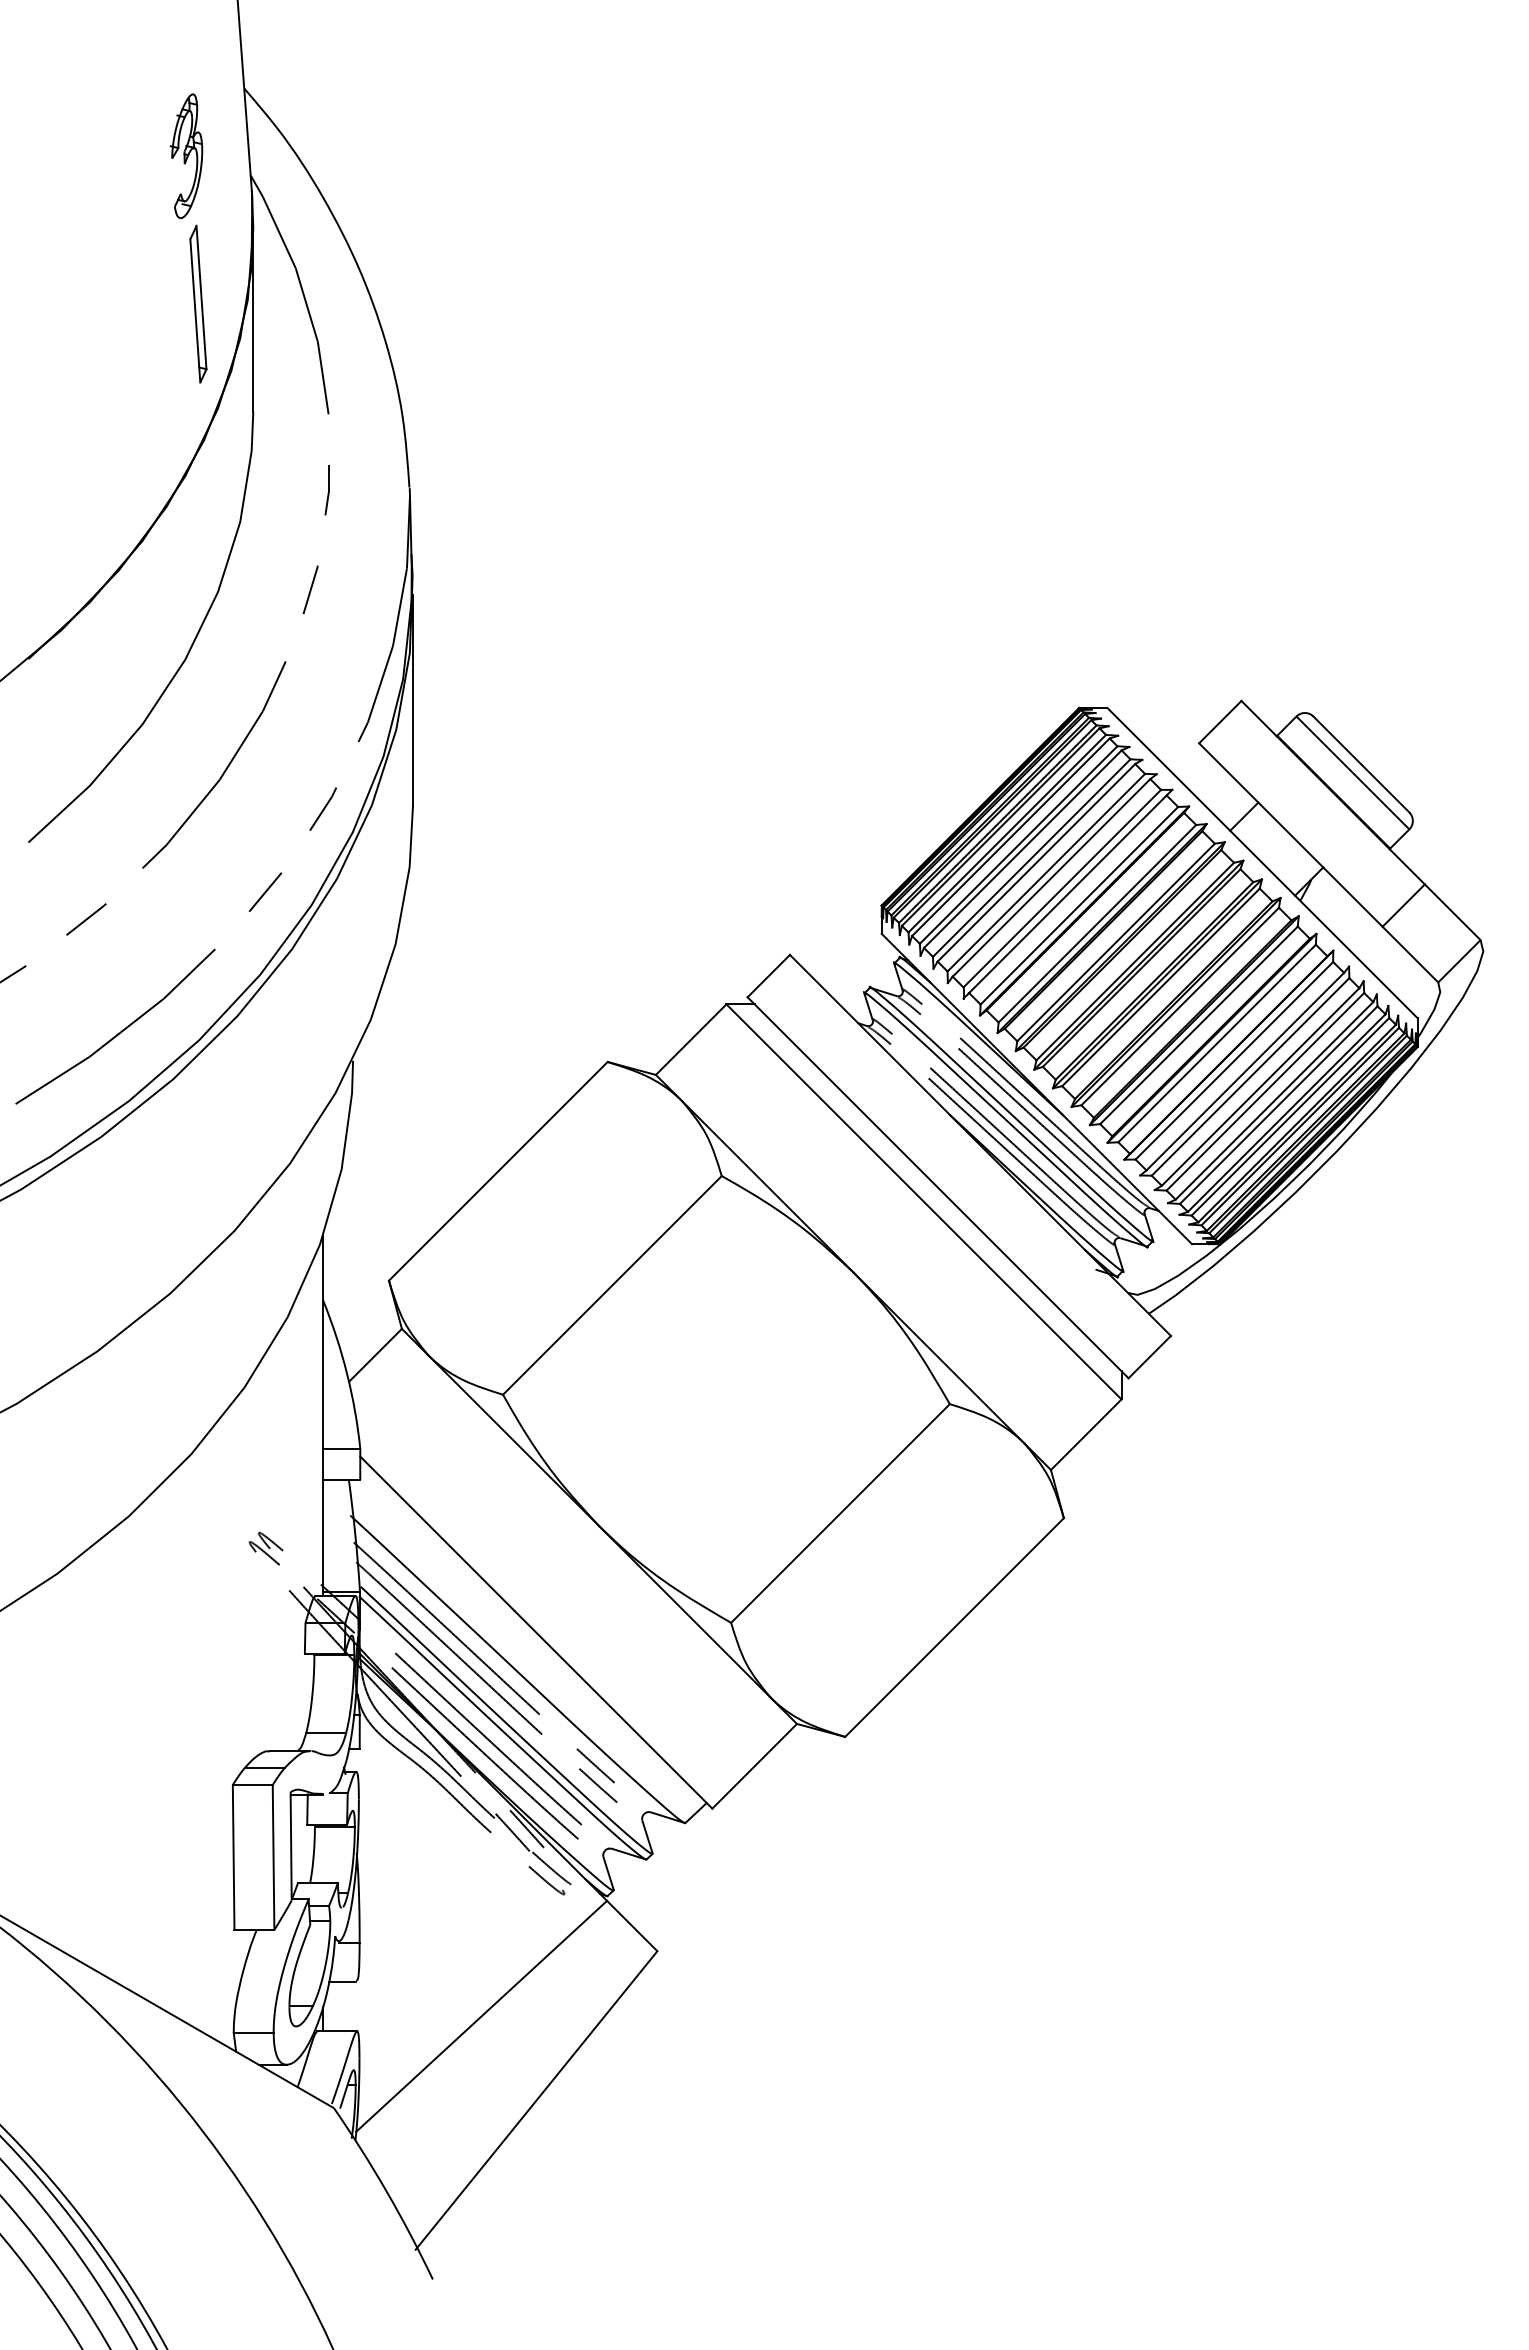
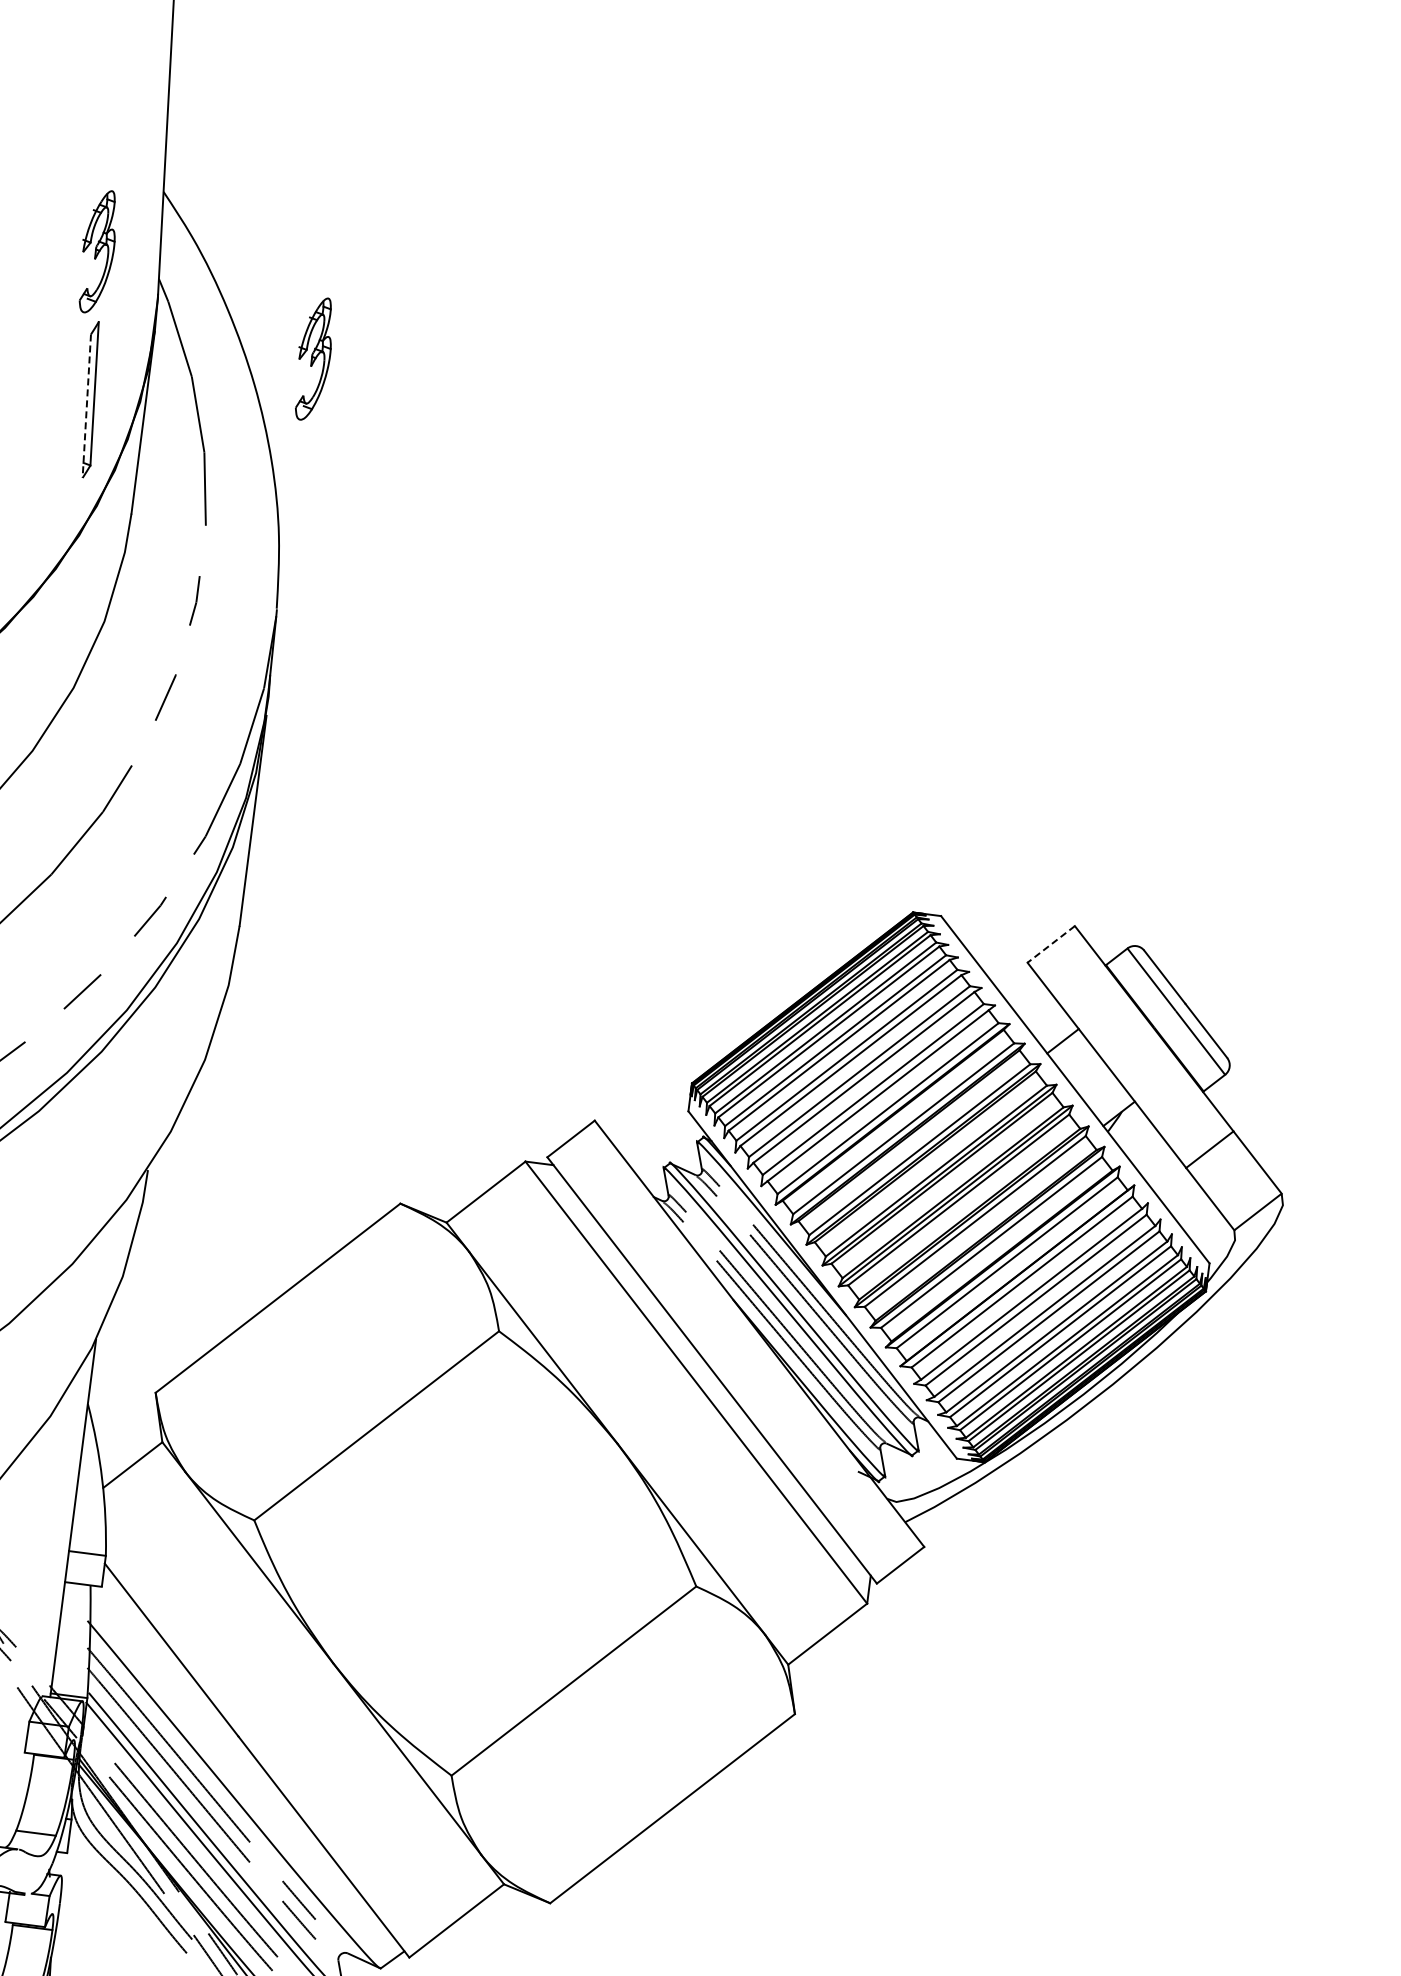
part: (414, 234) -> (313, 358), added
line: (195, 310) -> (87, 405), solid -> dashed
line: (1220, 722) -> (1051, 944), solid -> dashed

